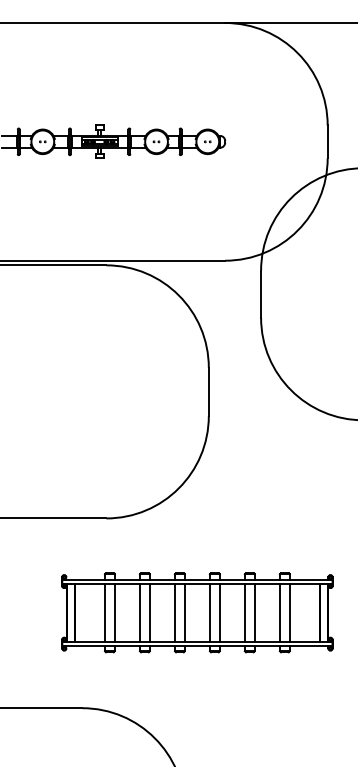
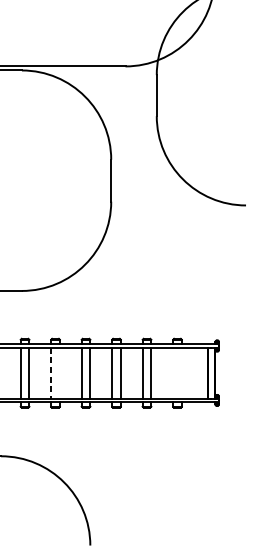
line: (149, 612) -> (59, 372), removed
line: (279, 612) -> (172, 372), removed
line: (289, 612) -> (181, 372), removed
line: (140, 613) -> (51, 373), solid -> dashed

